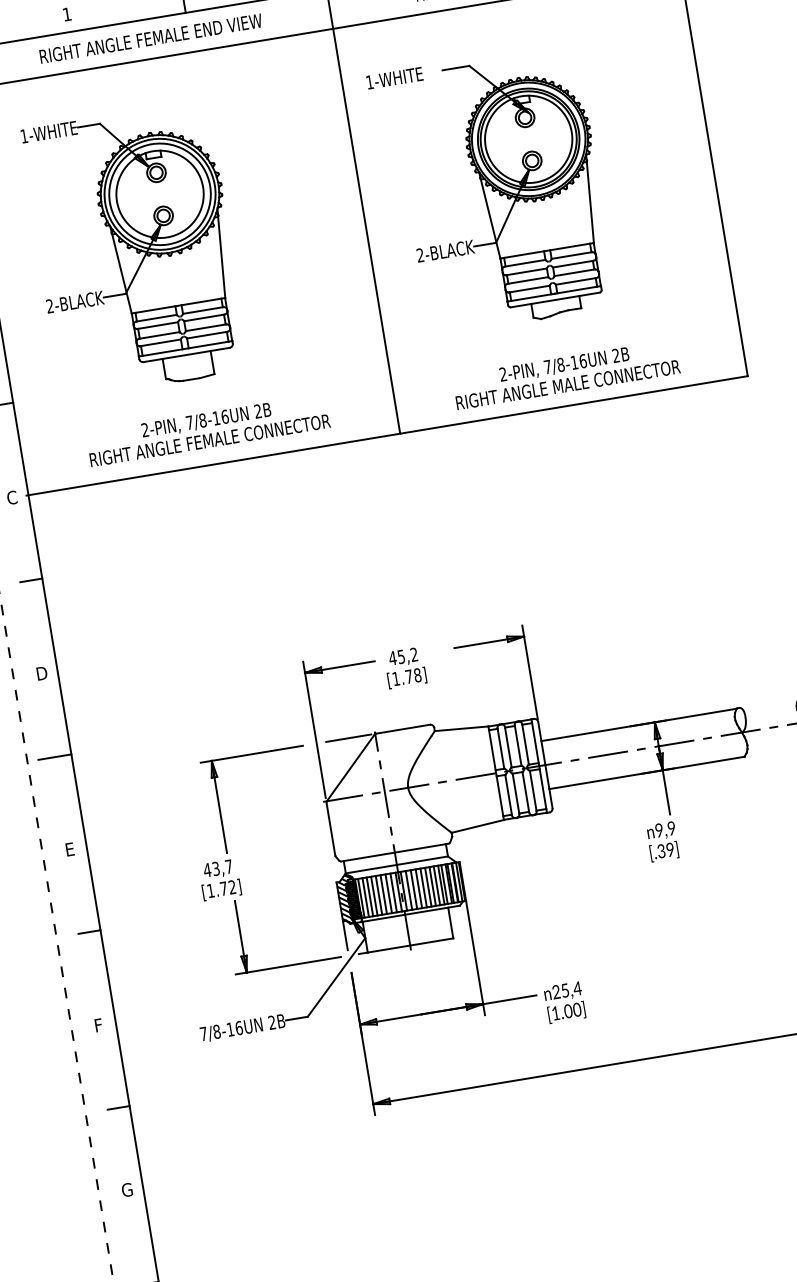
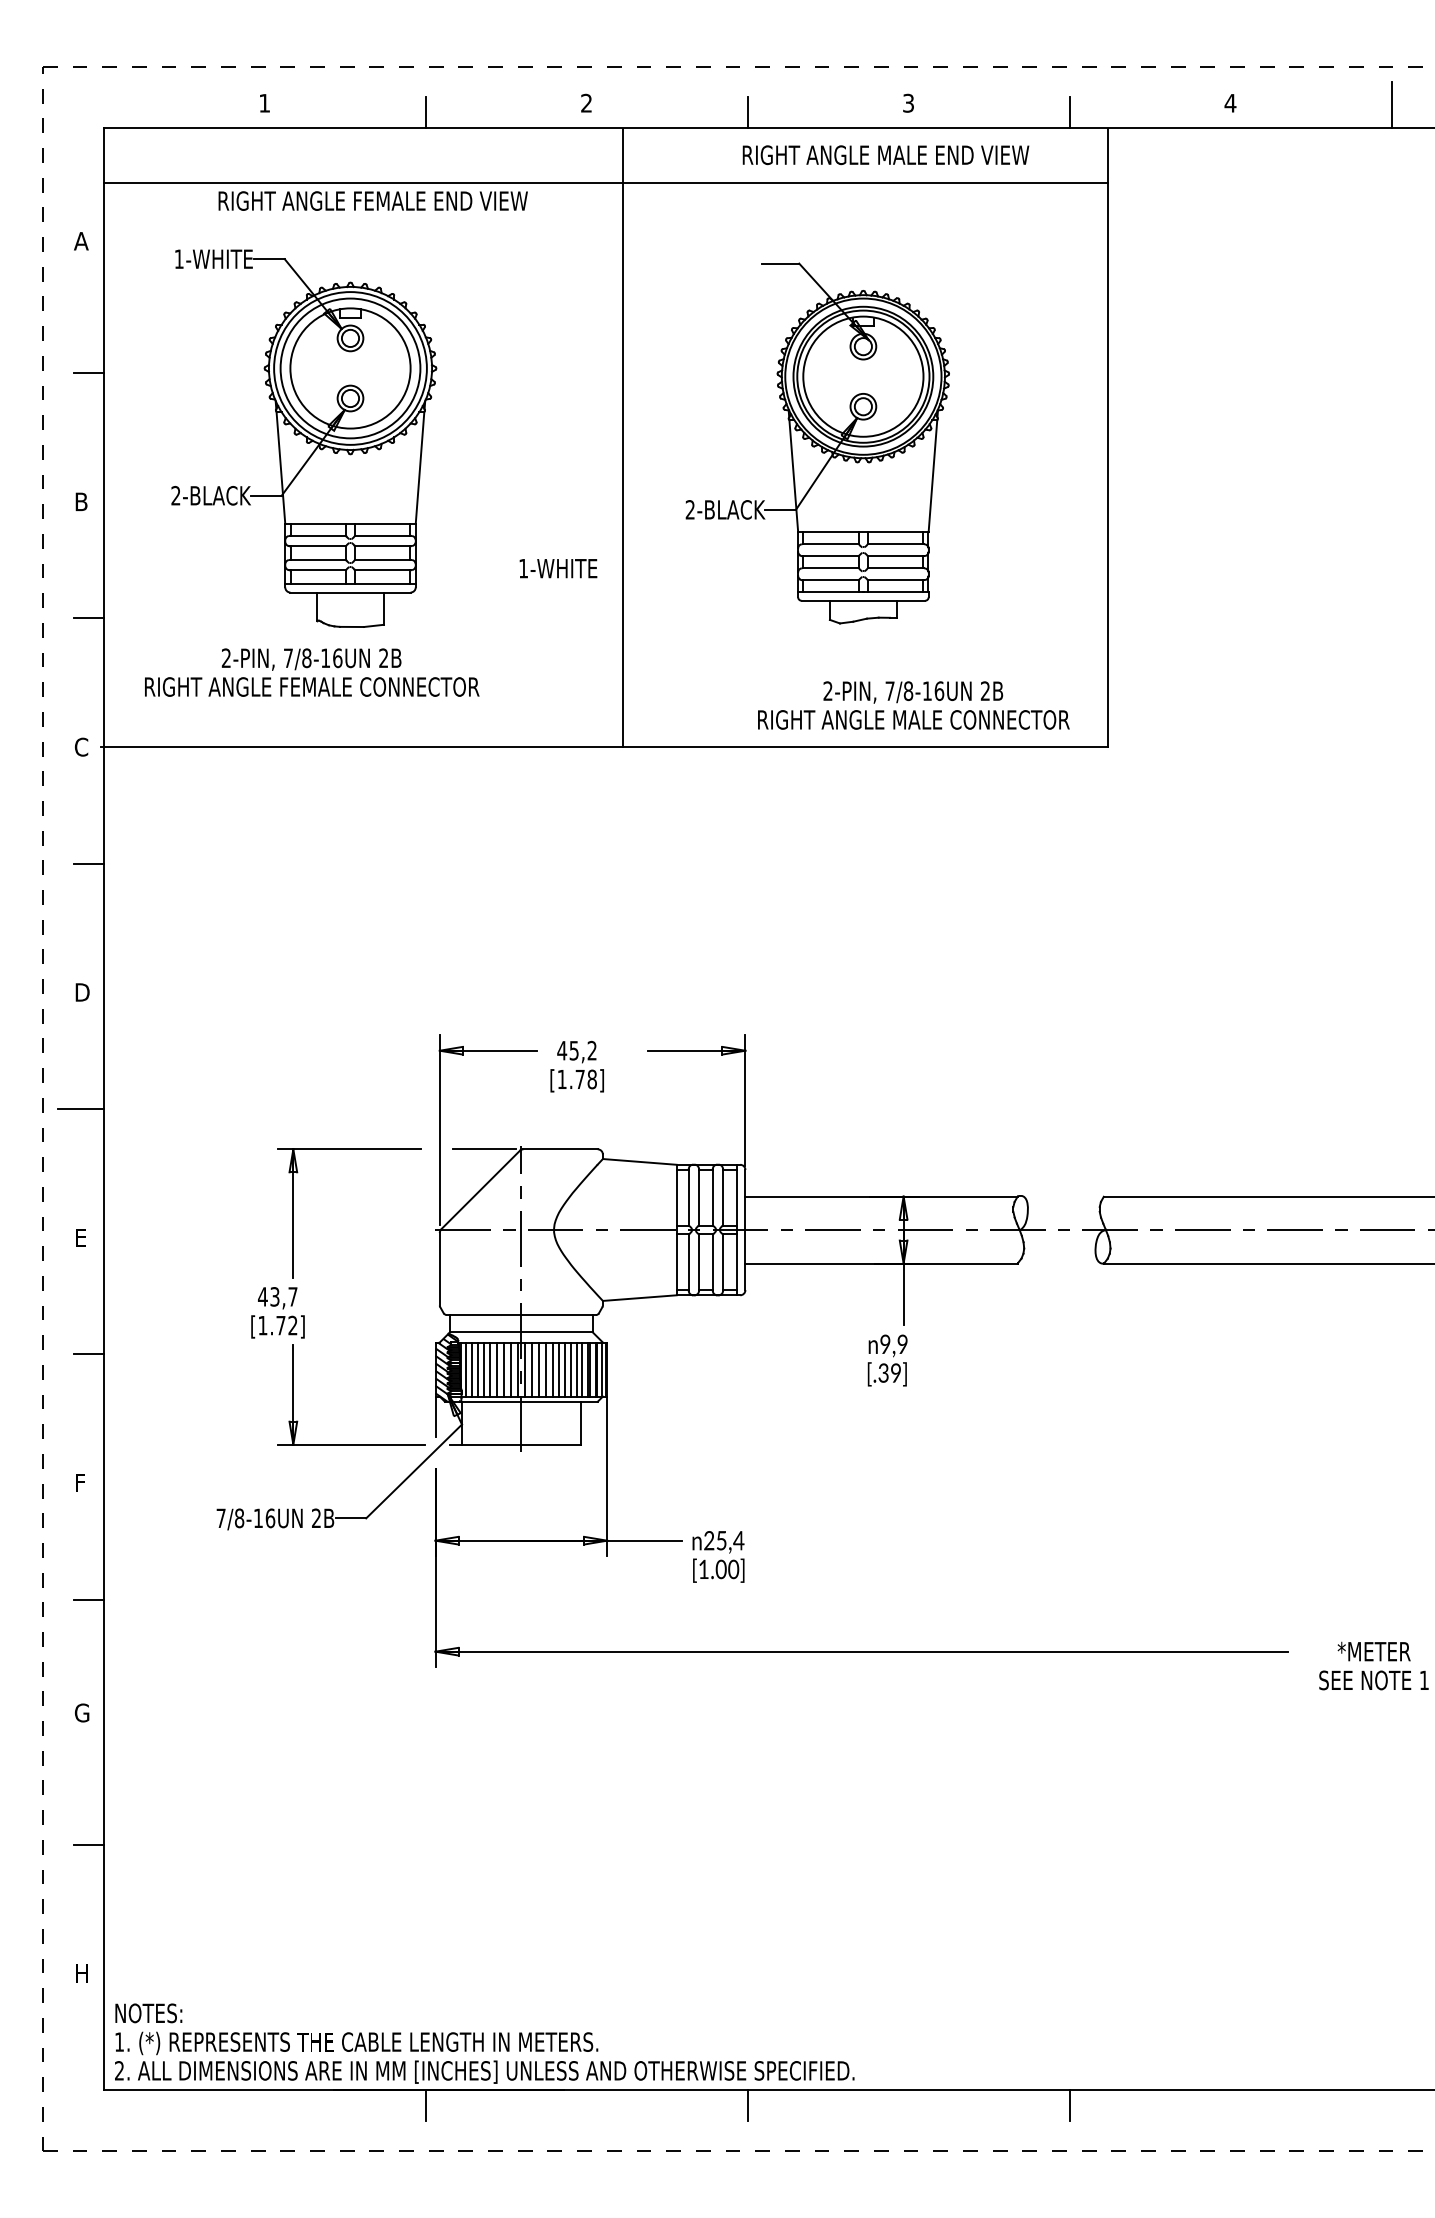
text: (150, 38) -> (372, 200), moved
text: (394, 78) -> (558, 568), moved
text: (566, 374) -> (913, 705), moved
text: (208, 430) -> (312, 672), moved

